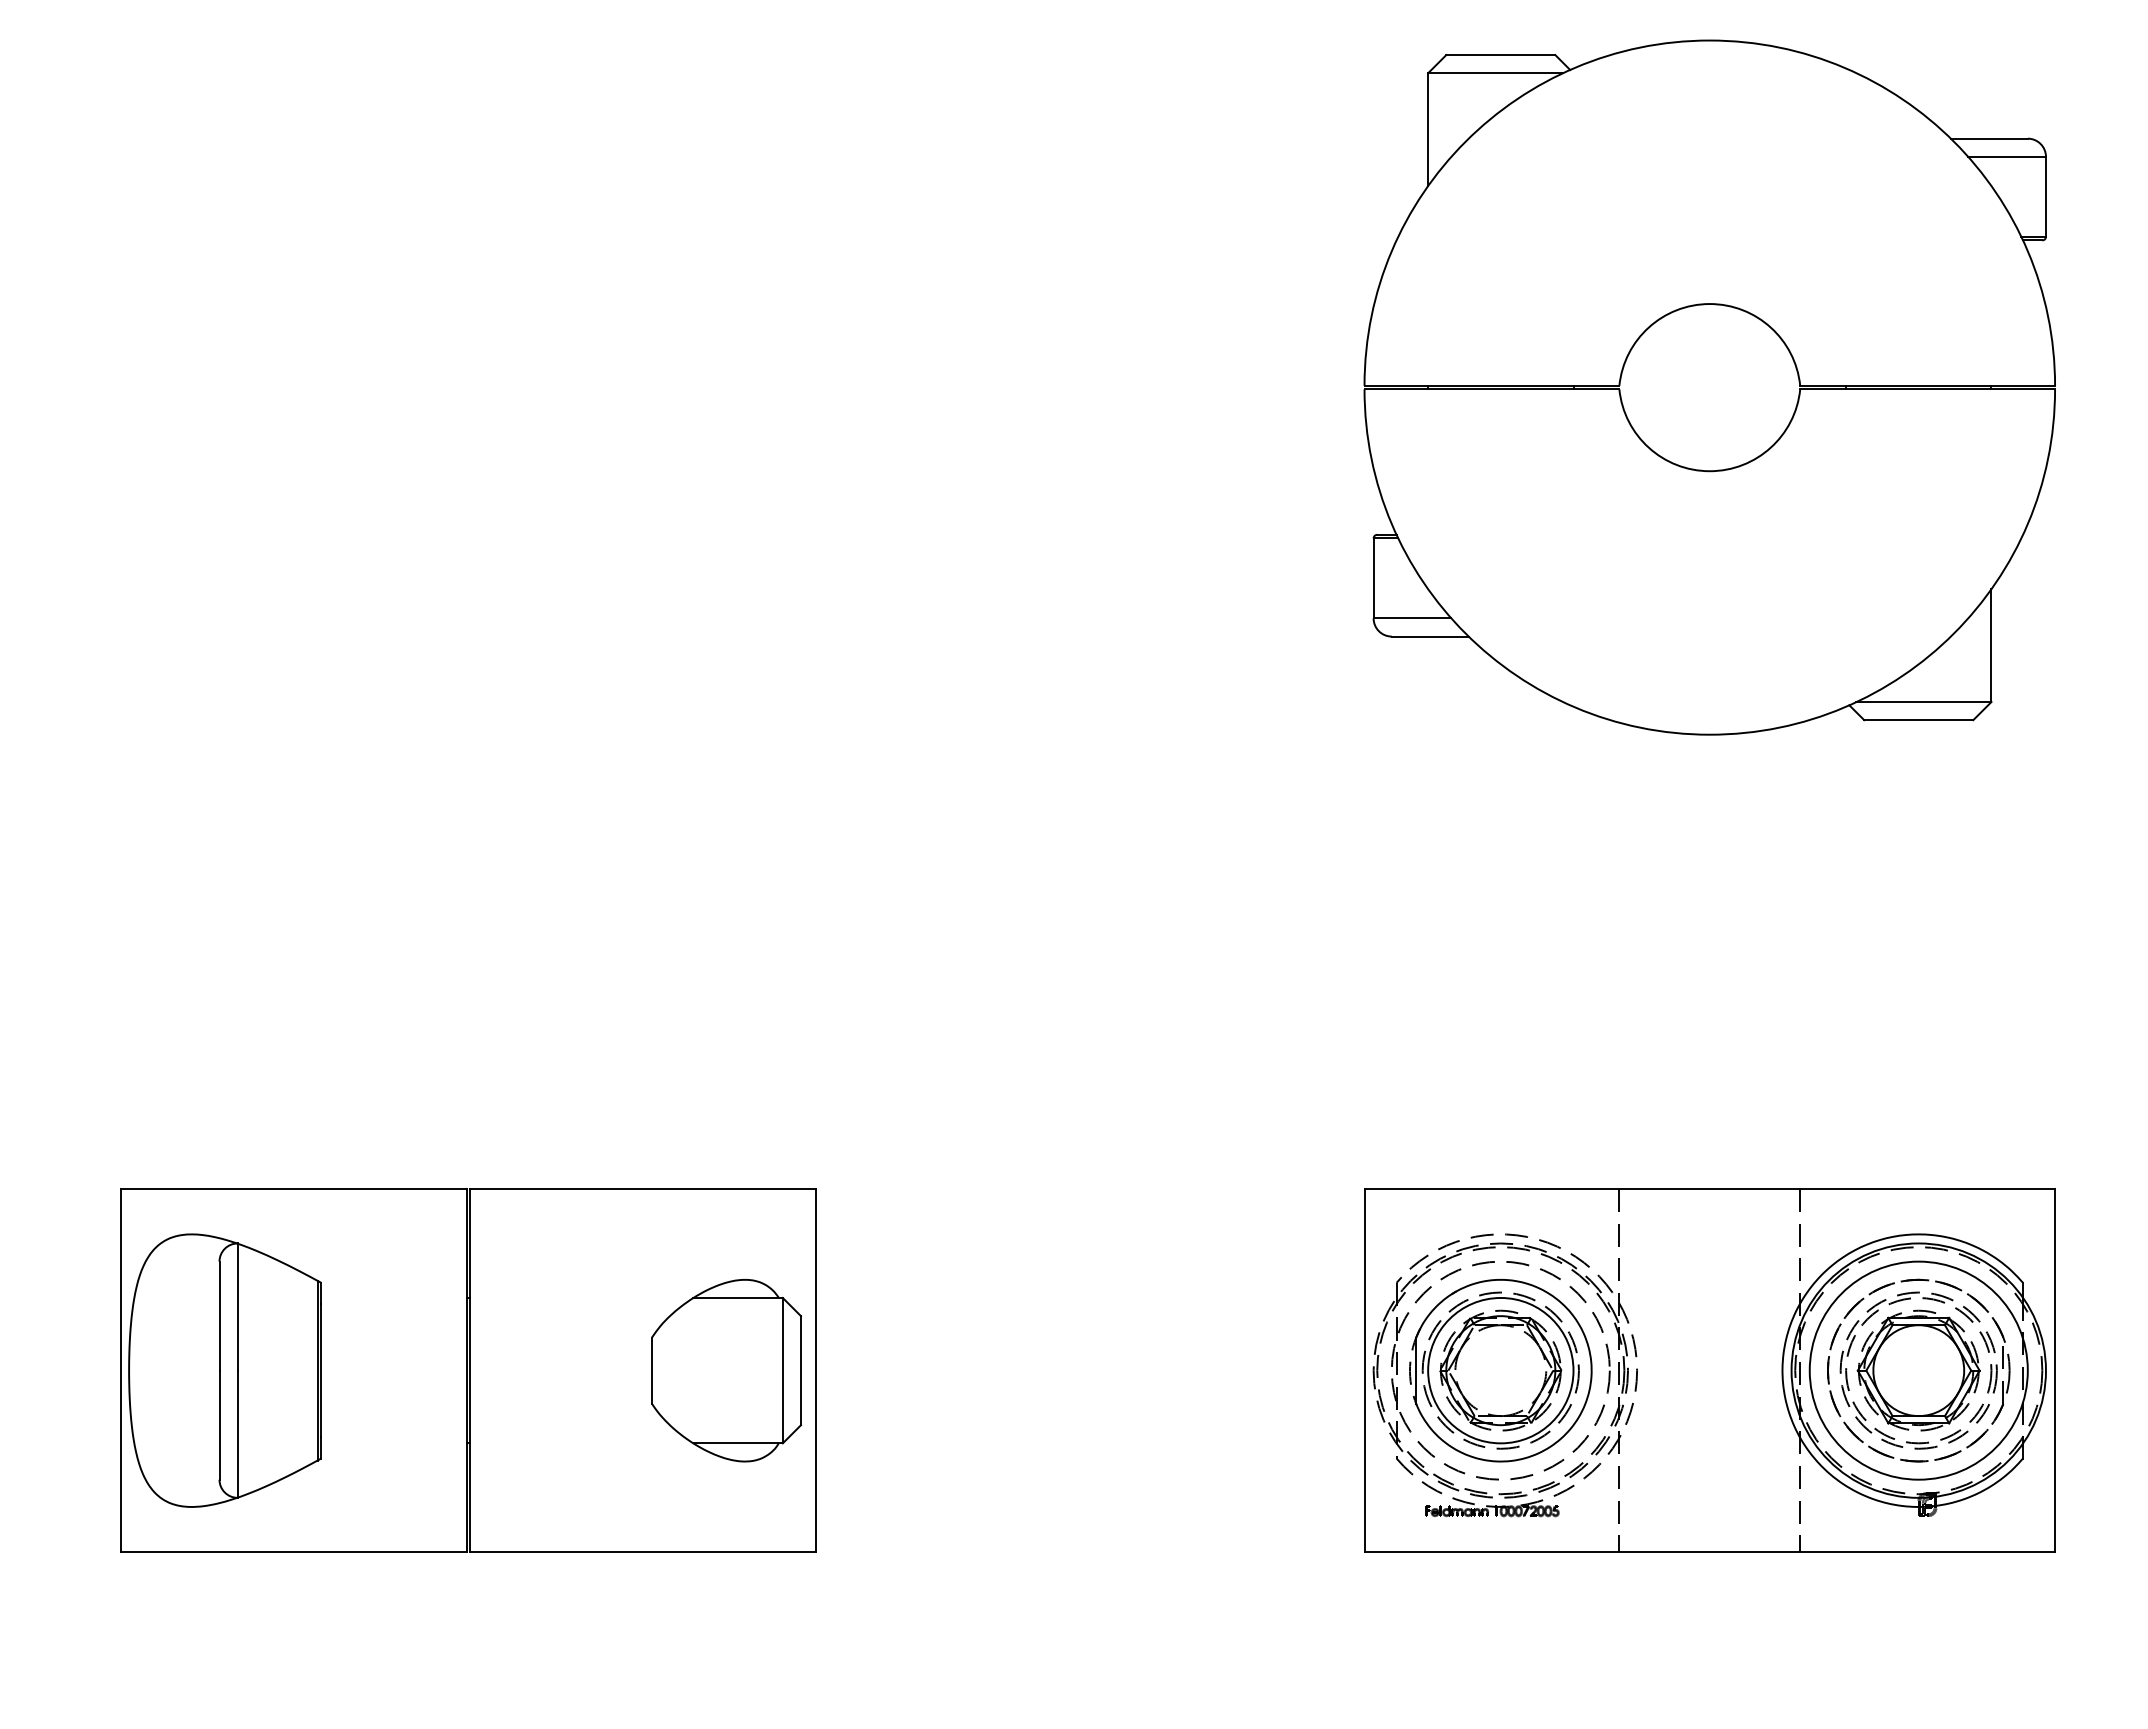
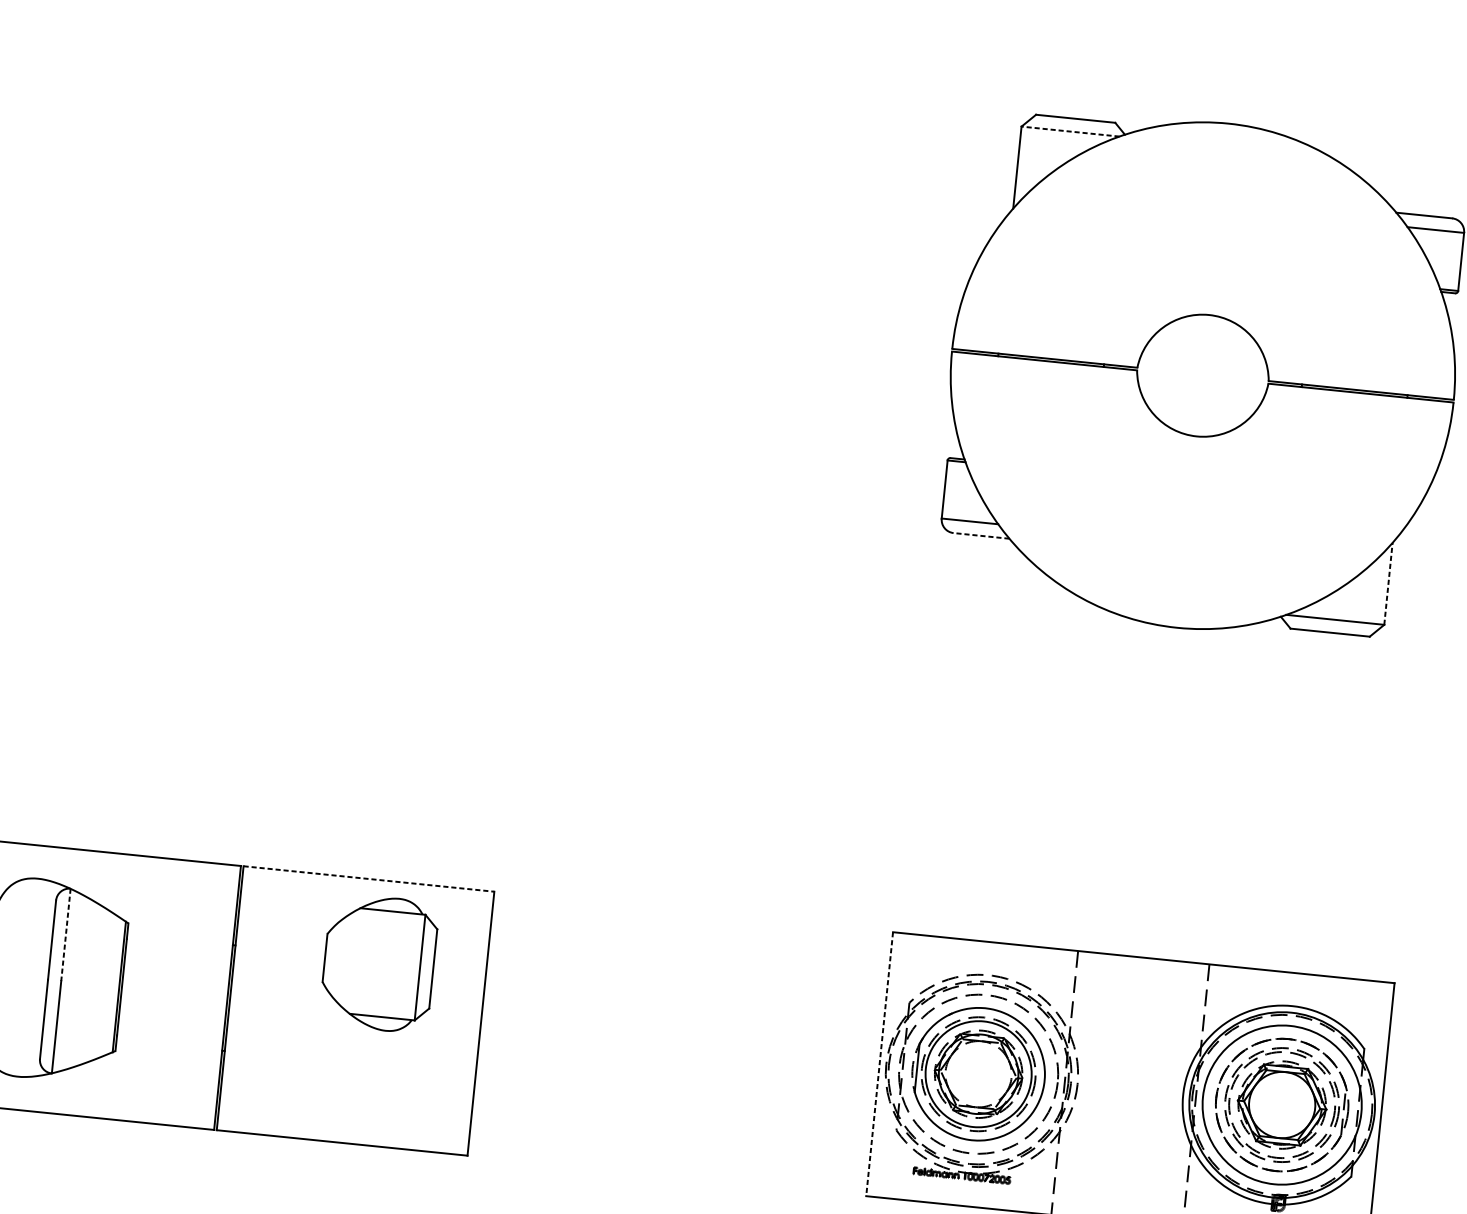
line: (1495, 73) -> (1070, 131), solid -> dashed
line: (1429, 636) -> (980, 535), solid -> dashed
line: (1991, 645) -> (1388, 583), solid -> dashed
line: (642, 1188) -> (368, 878), solid -> dashed
line: (237, 1307) -> (65, 935), solid -> dashed
part: (726, 1370) -> (379, 963), moved
line: (1364, 1370) -> (879, 1064), solid -> dashed

